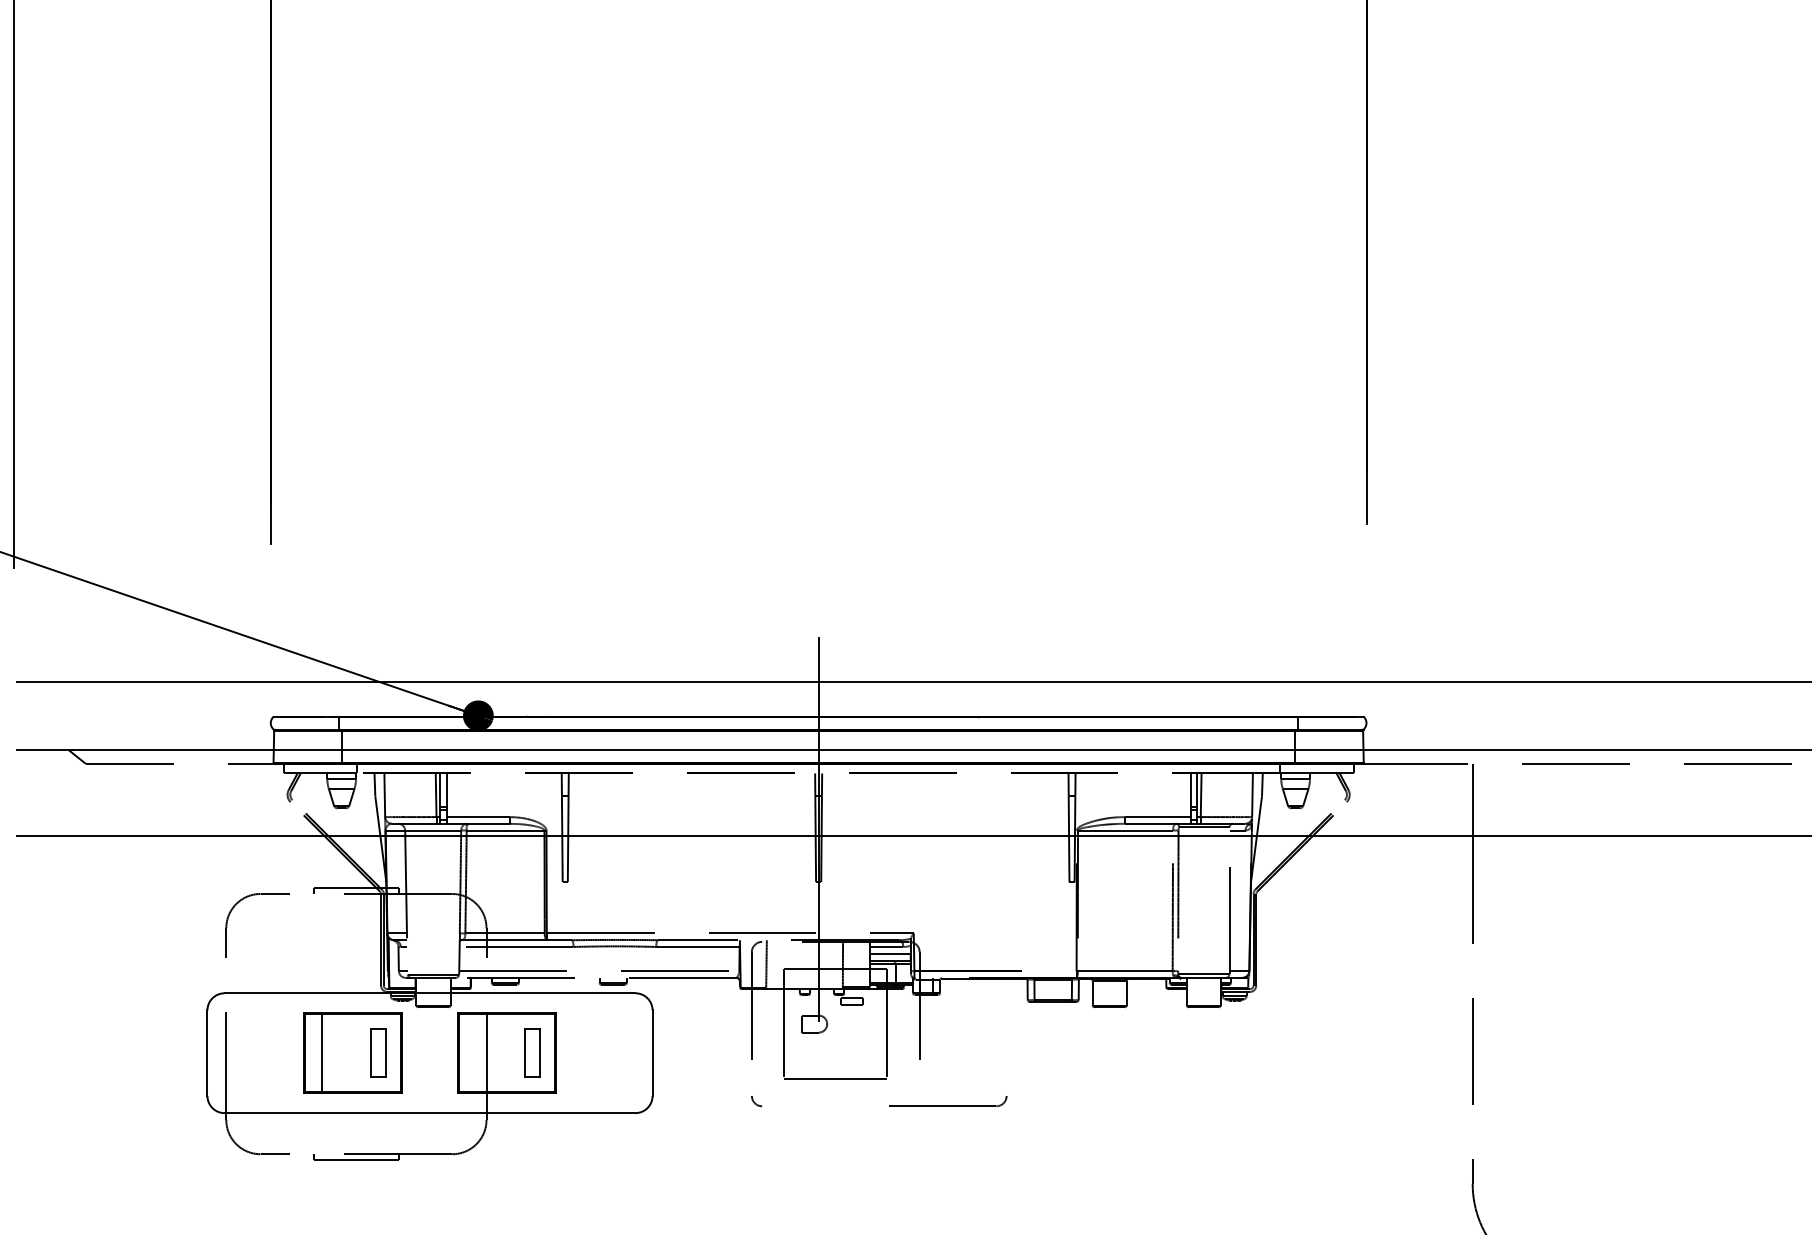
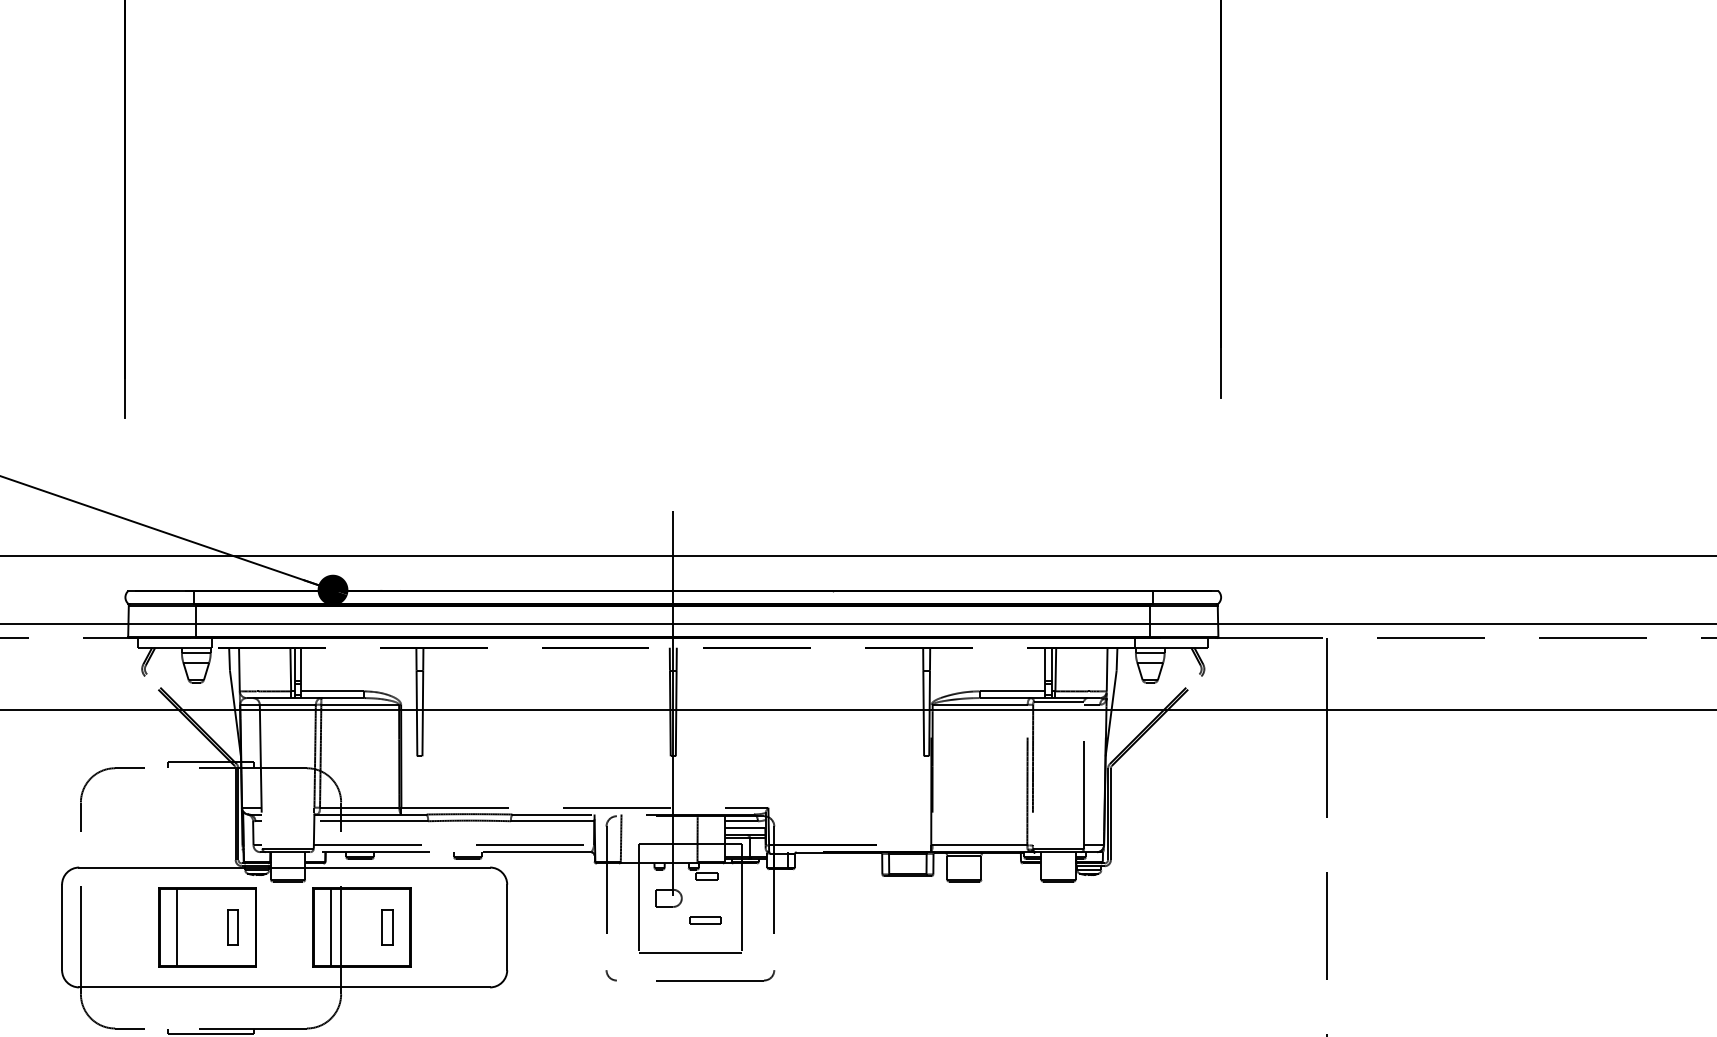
part: (851, 1046) -> (706, 920), added
part: (378, 1052) -> (233, 926), size x0.71
part: (532, 1052) -> (387, 926), size x0.71
line: (476, 1053) -> (331, 927), added
part: (948, 1101) -> (716, 975), moved

